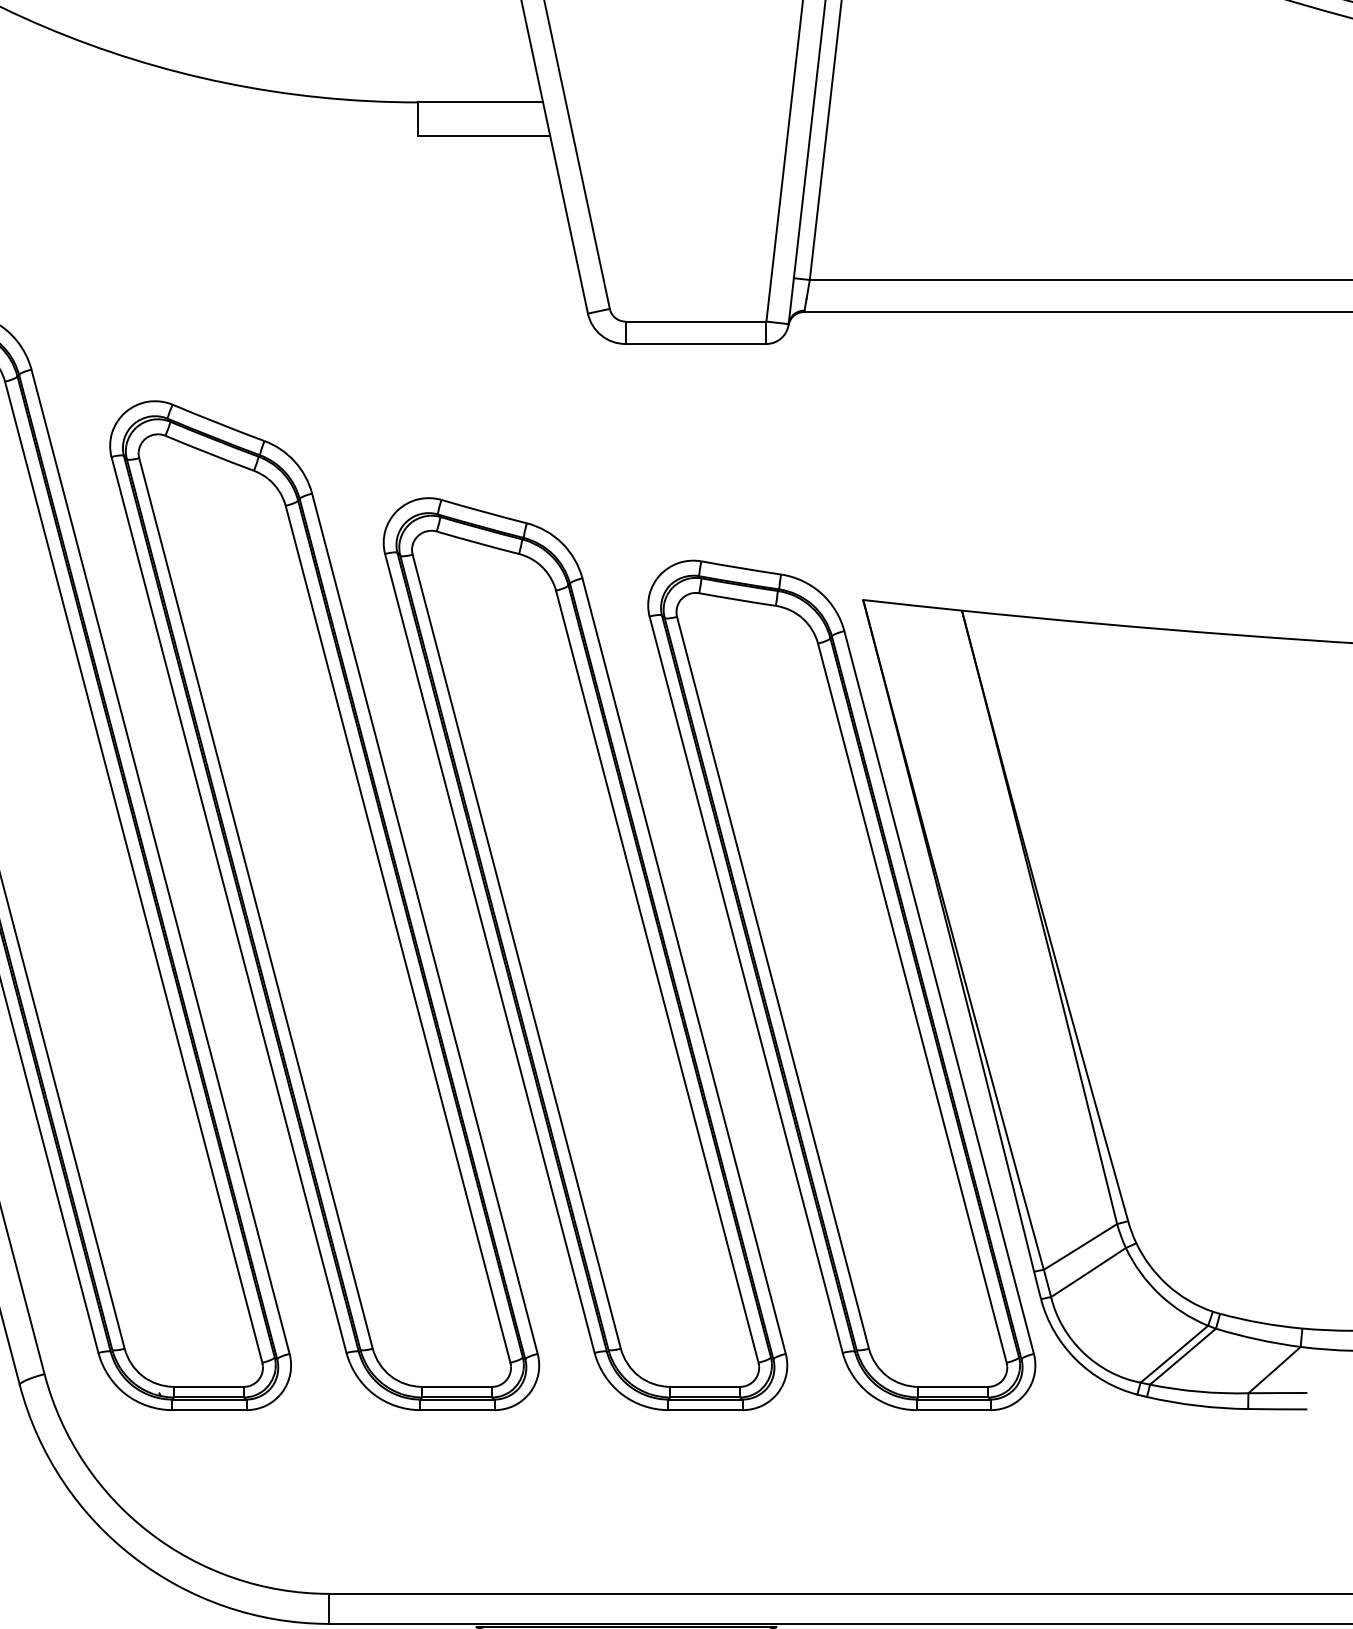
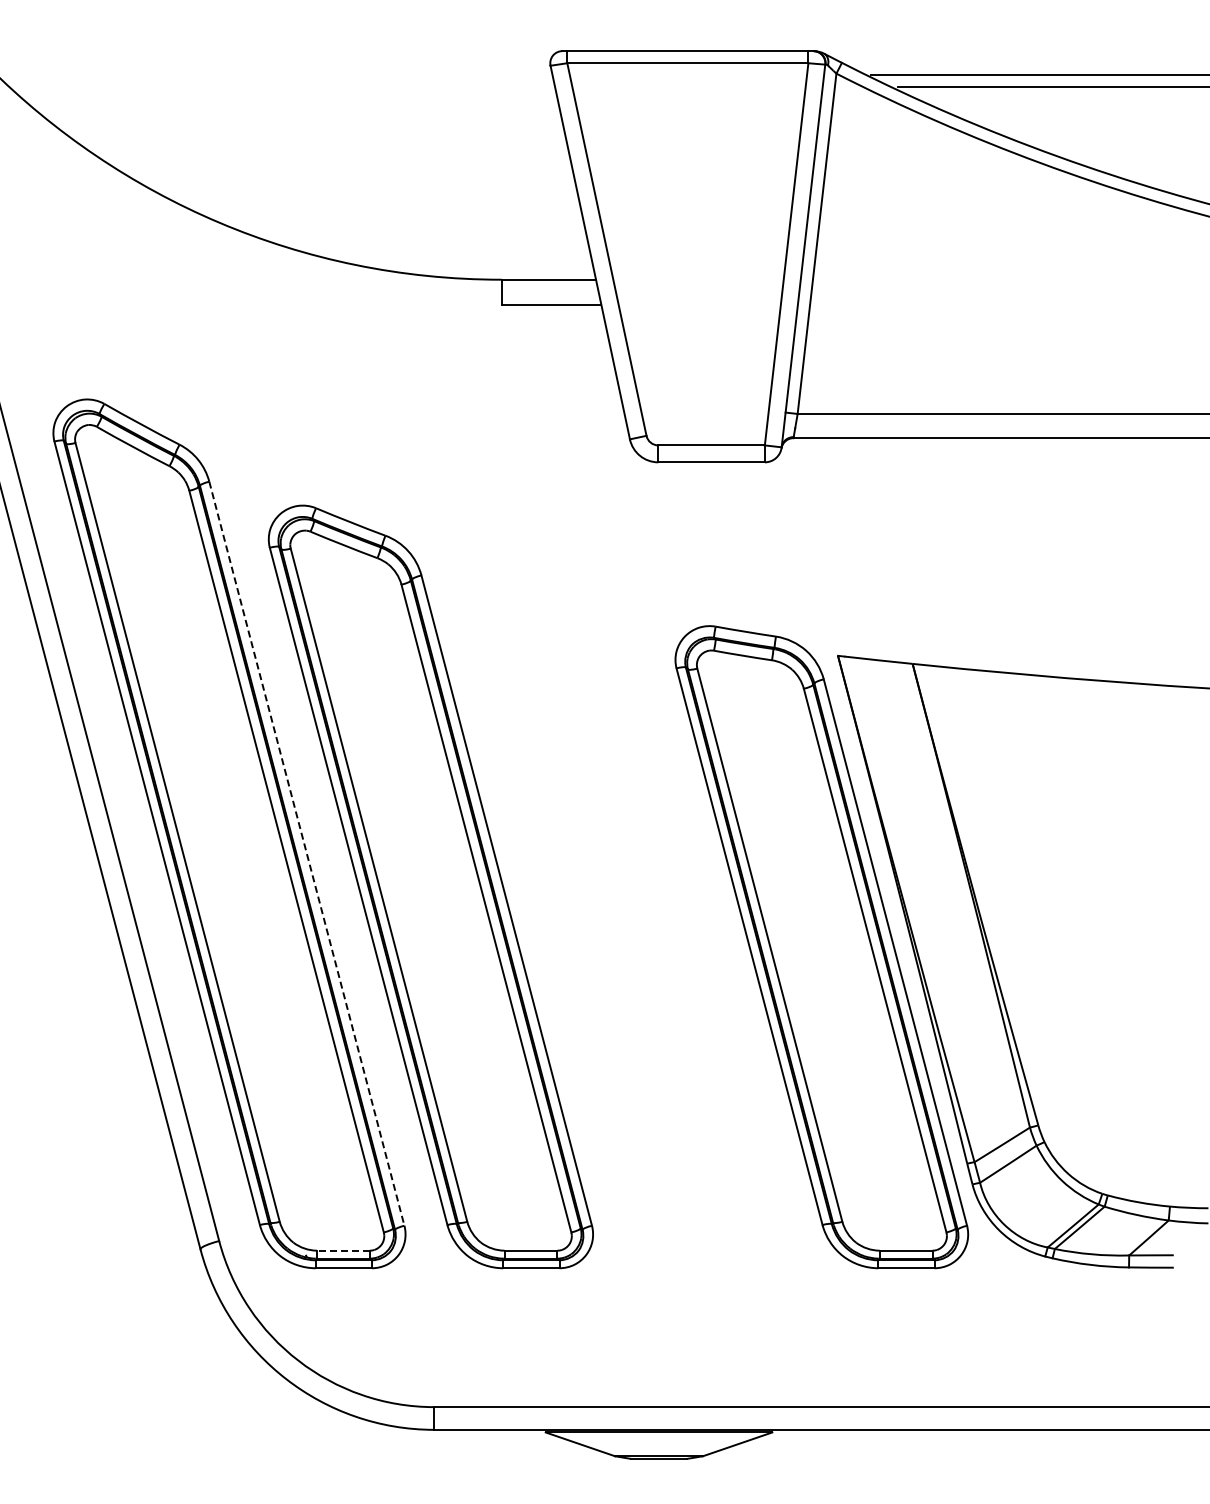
line: (160, 861) -> (306, 853), solid -> dashed
part: (584, 954) -> (627, 923), removed
line: (207, 1386) -> (342, 1250), solid -> dashed

